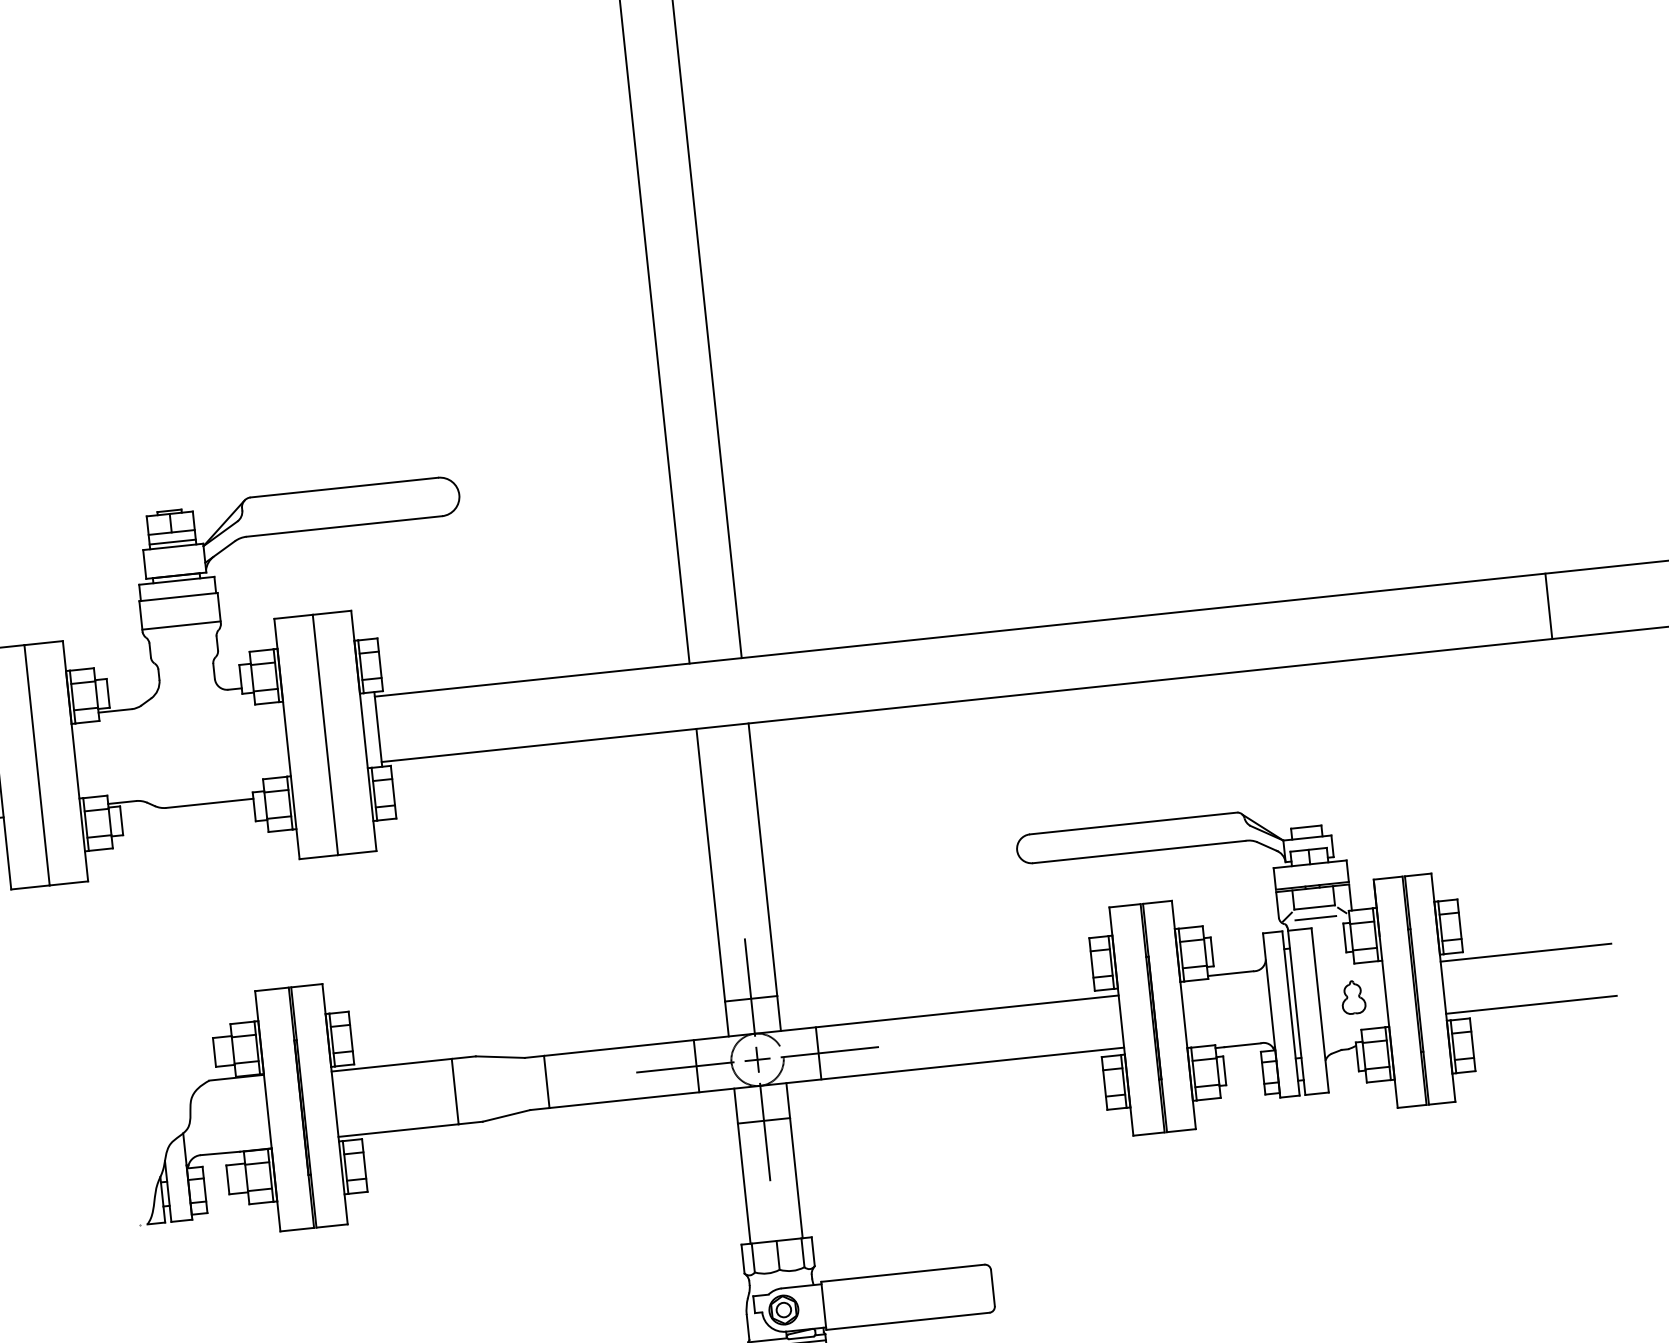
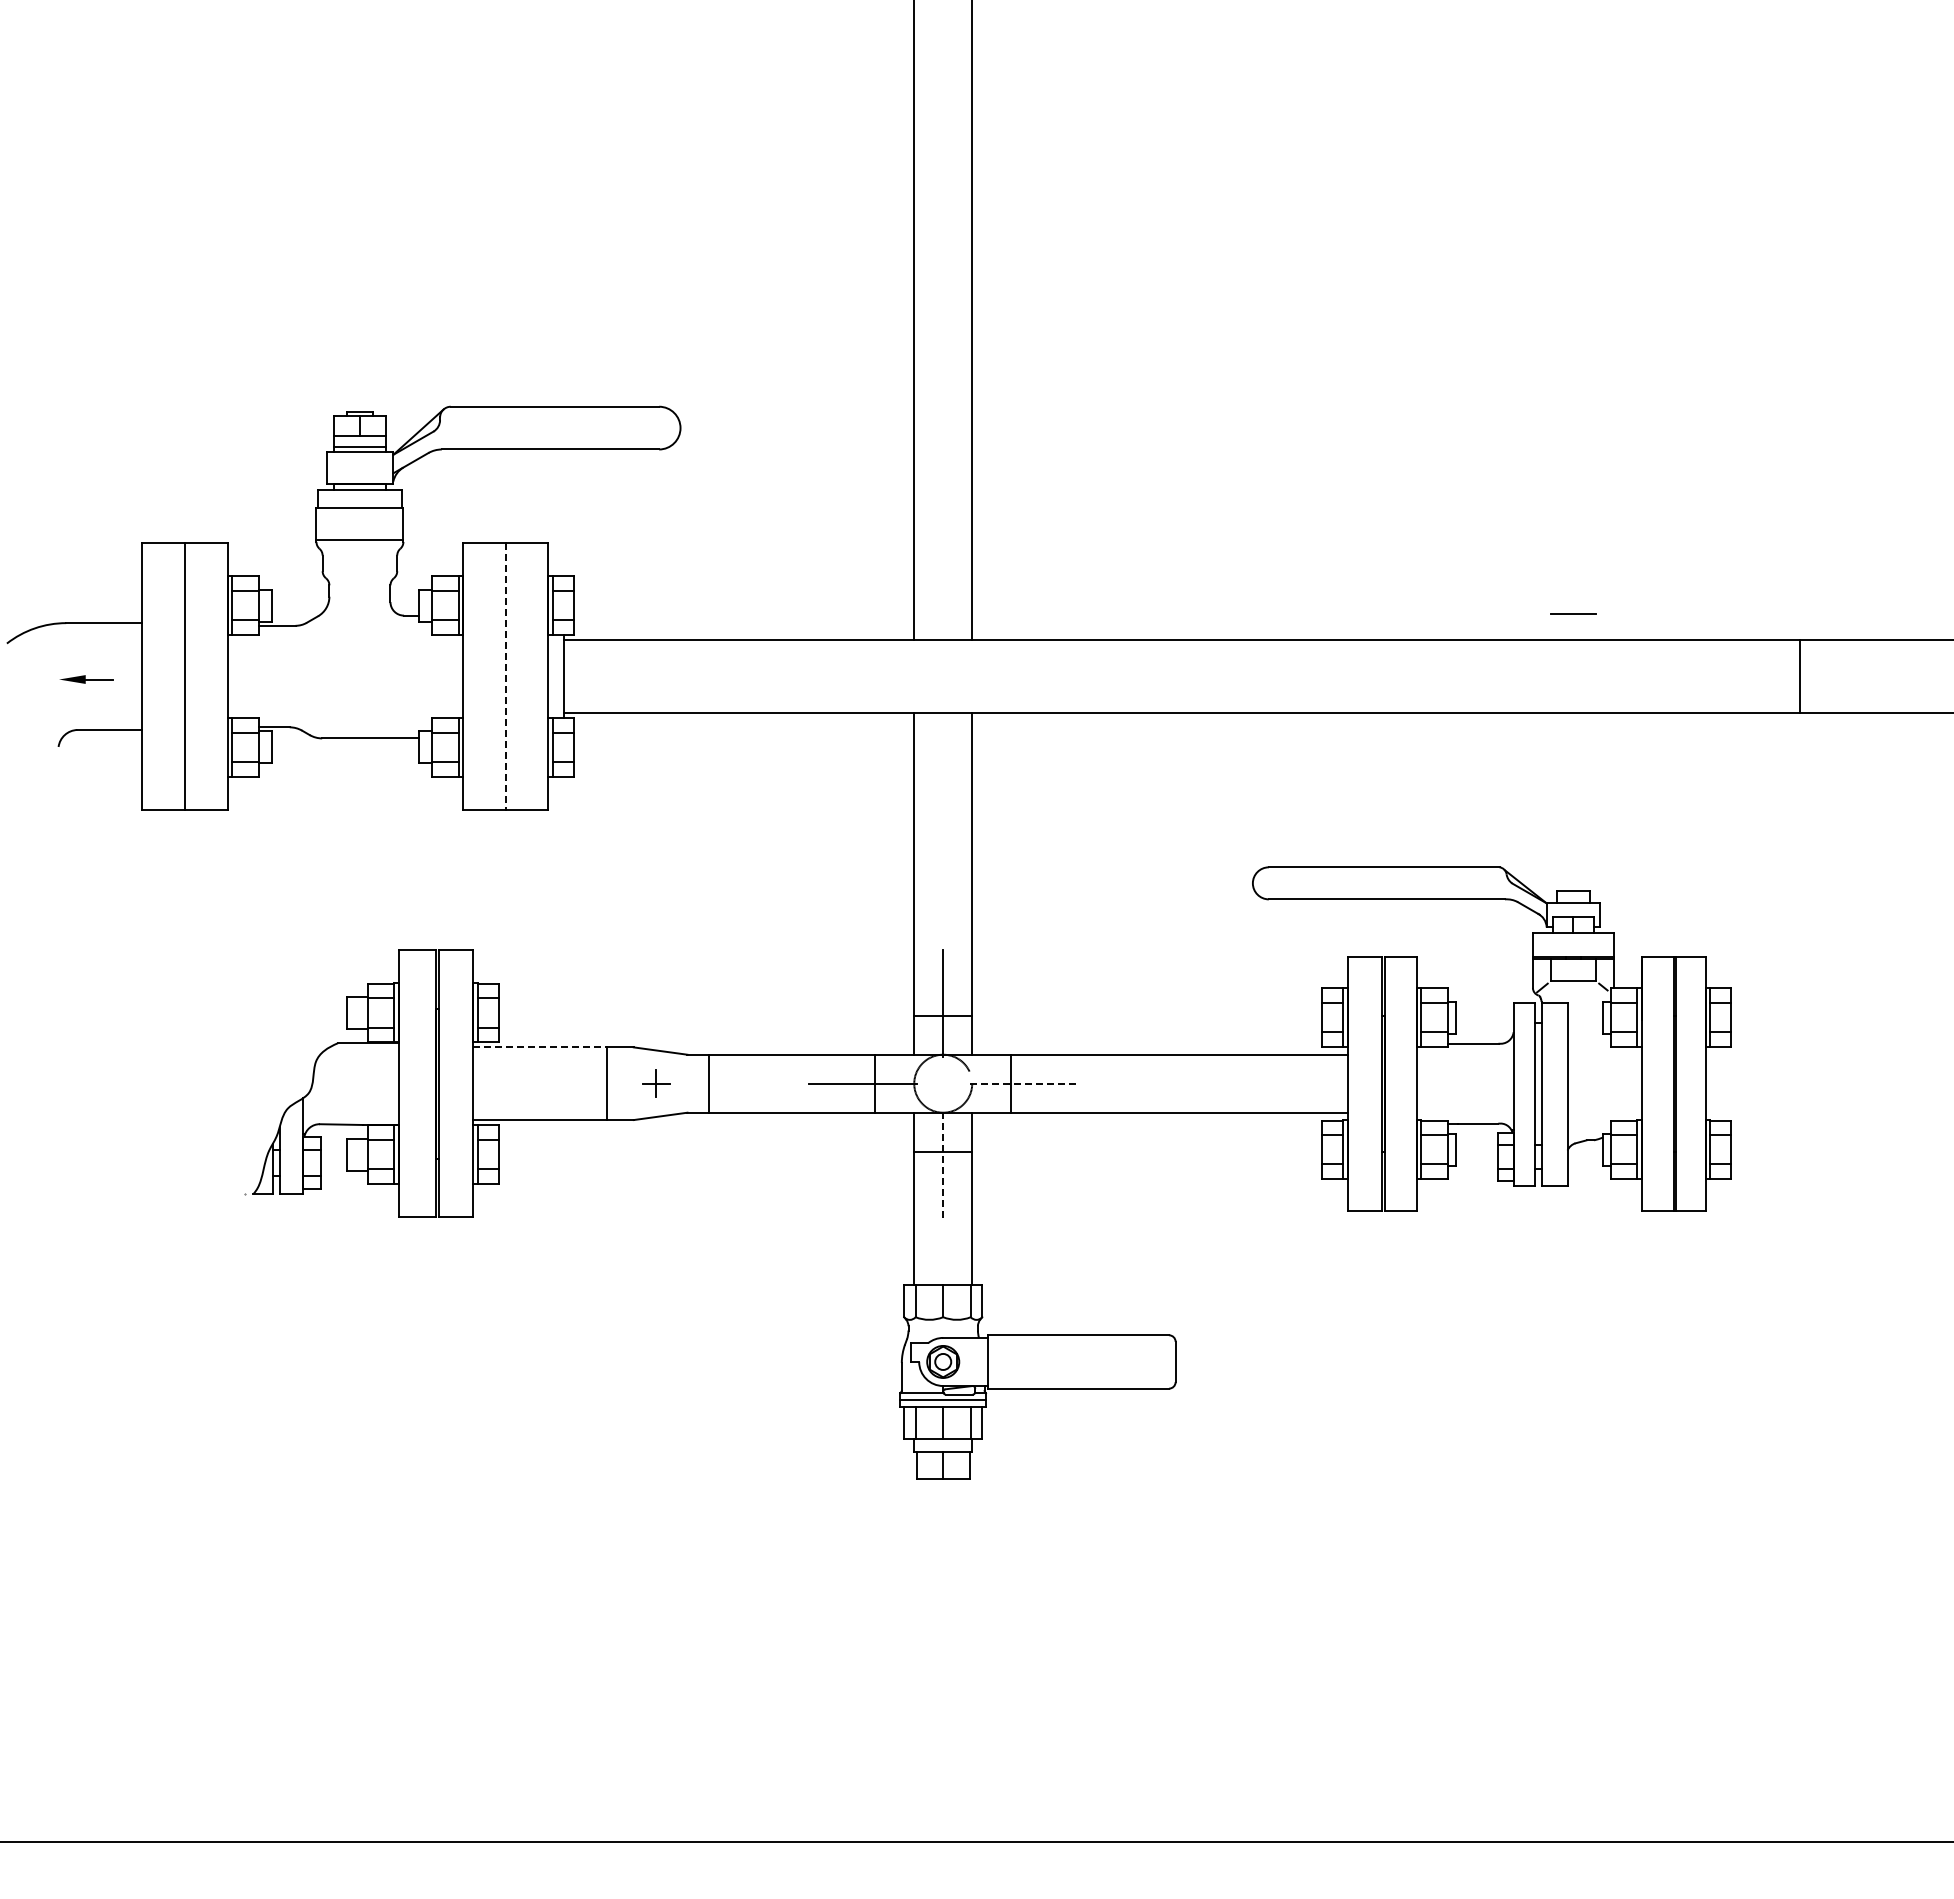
line: (1548, 606) -> (1799, 676), moved
line: (325, 734) -> (505, 676), solid -> dashed
line: (1315, 918) -> (1573, 613), moved
line: (1525, 952) -> (1800, 1054), removed
part: (1353, 996) -> (1605, 1083), removed
line: (1531, 1004) -> (1800, 1112), removed
line: (829, 1052) -> (1023, 1083), solid -> dashed
part: (757, 1059) -> (656, 1083), moved
line: (391, 1065) -> (540, 1047), solid -> dashed
line: (765, 1132) -> (943, 1164), solid -> dashed

